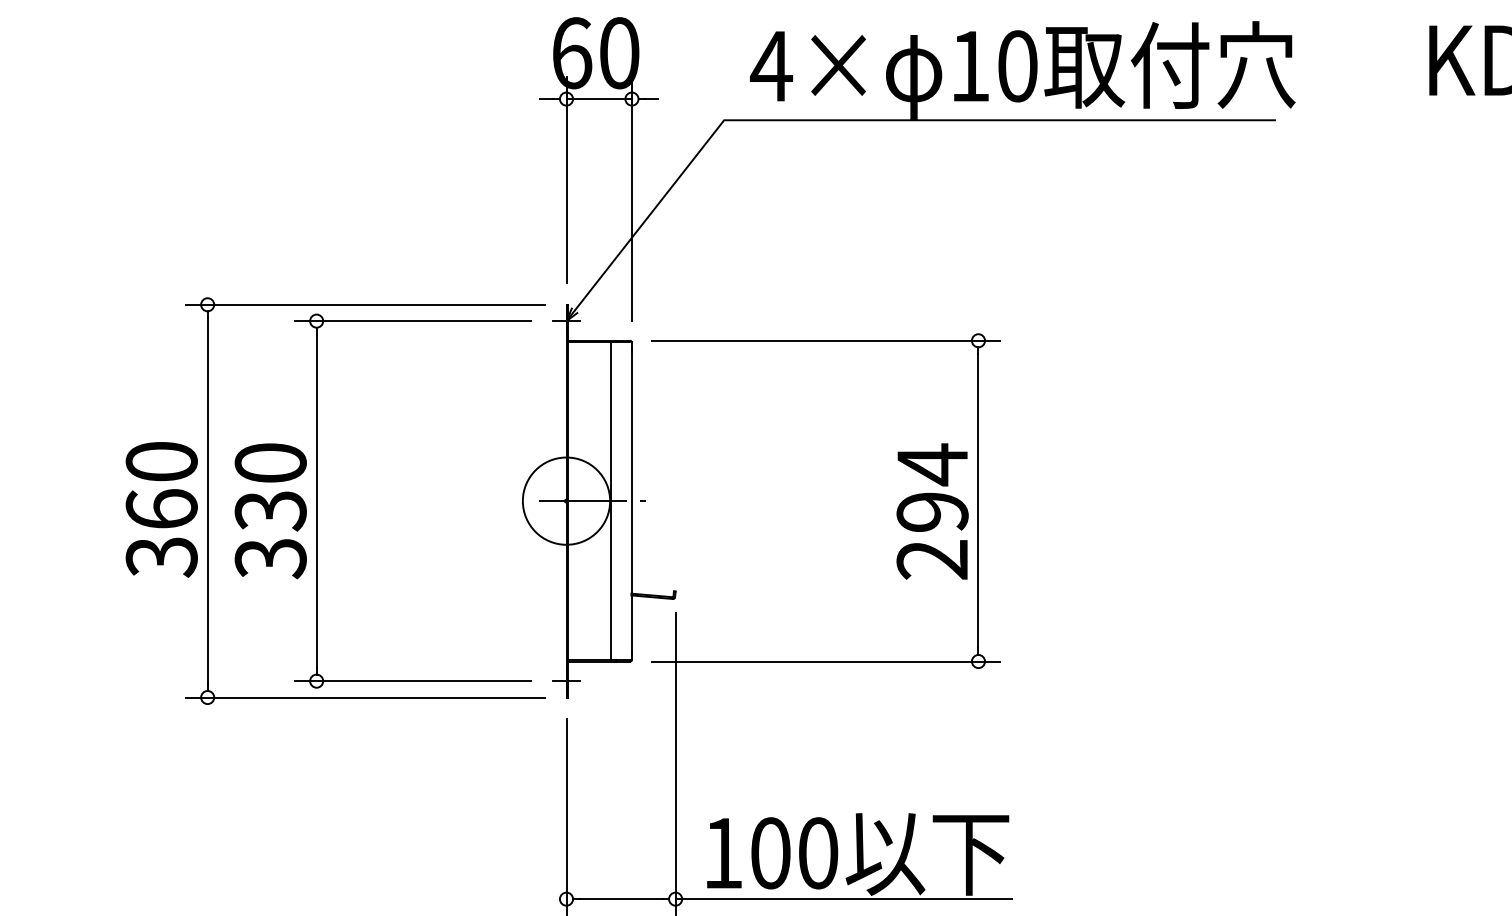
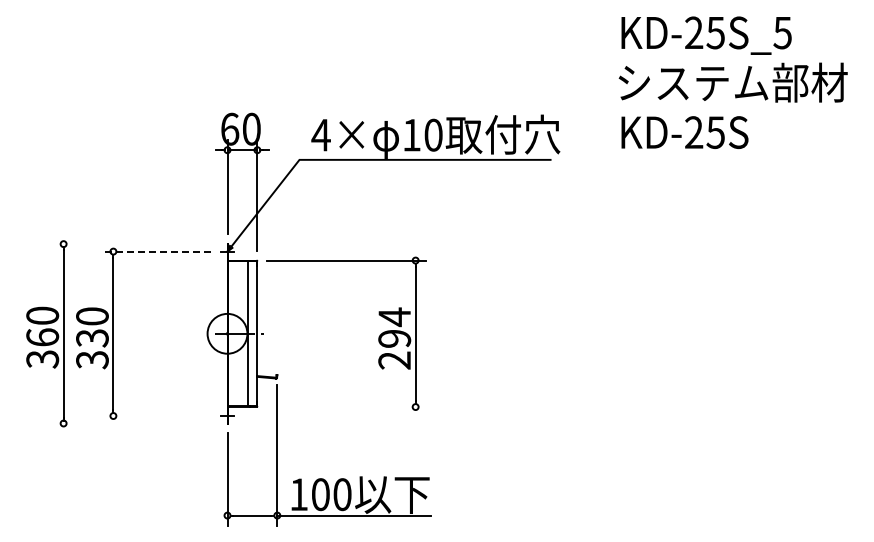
line: (365, 305) -> (135, 244), removed
line: (413, 320) -> (157, 251), solid -> dashed
line: (824, 662) -> (345, 407), removed
line: (413, 682) -> (157, 416), removed
line: (365, 697) -> (135, 423), removed

